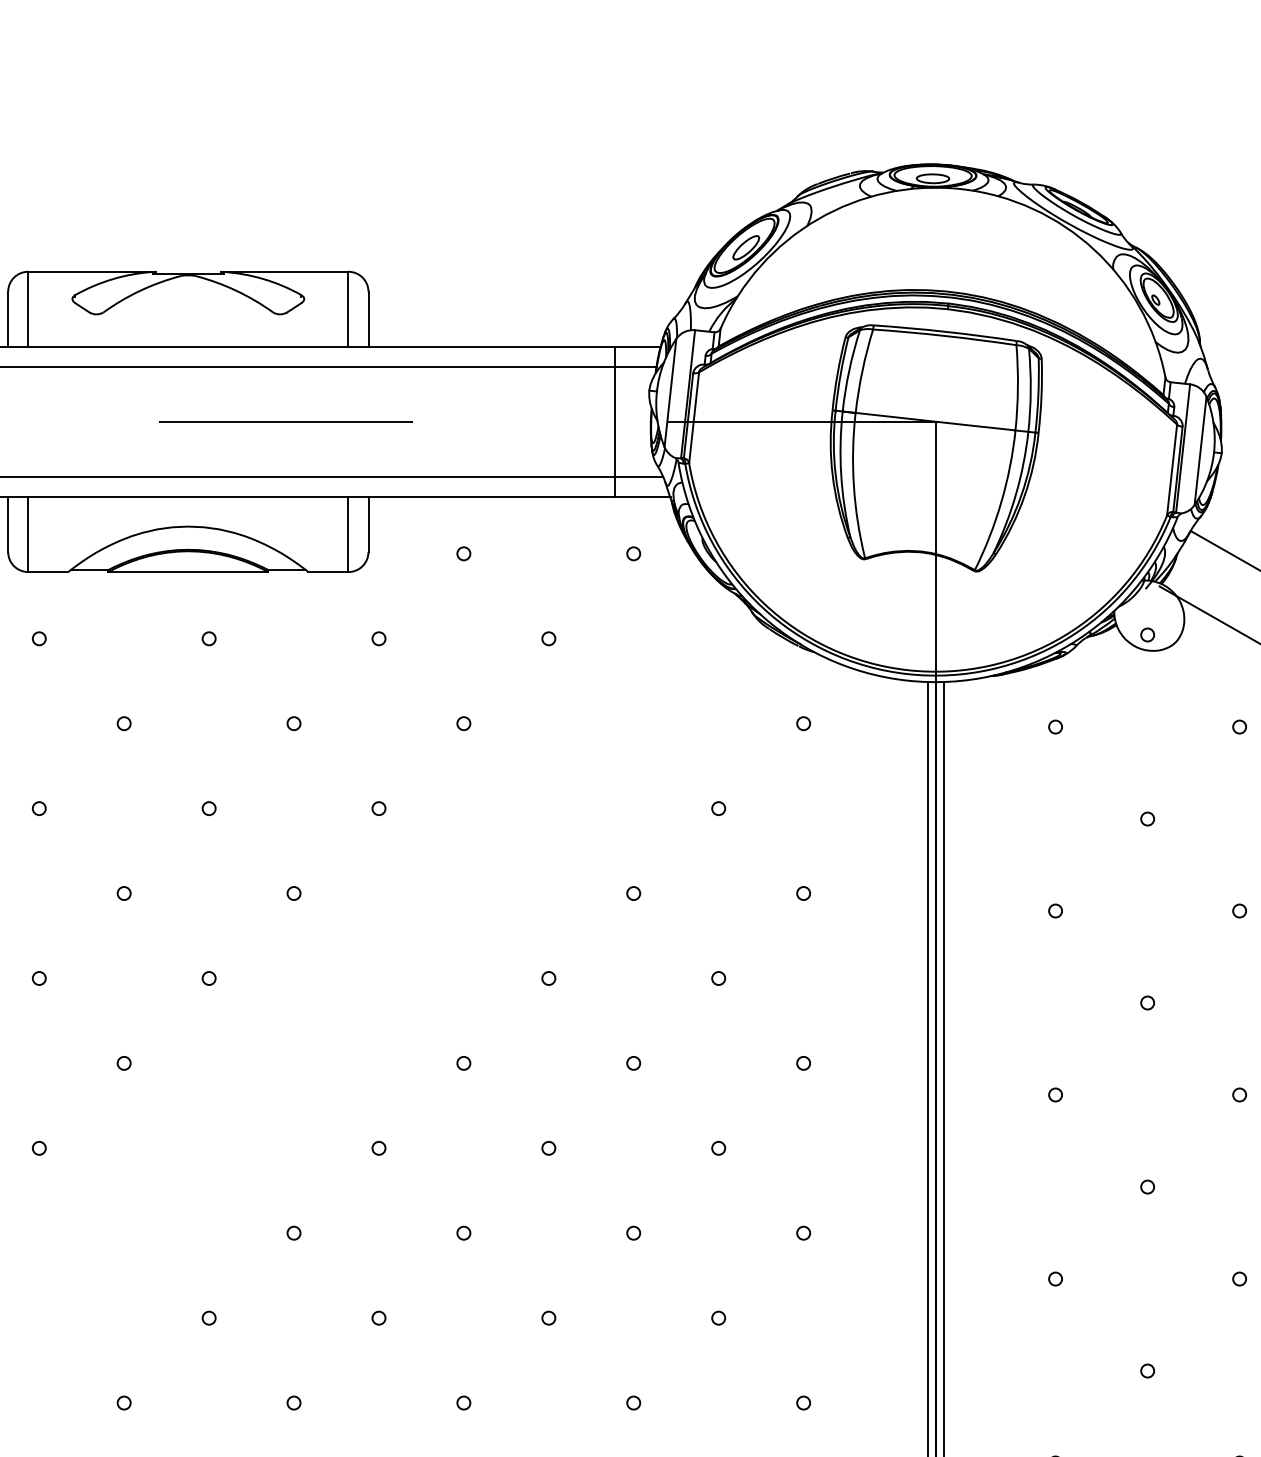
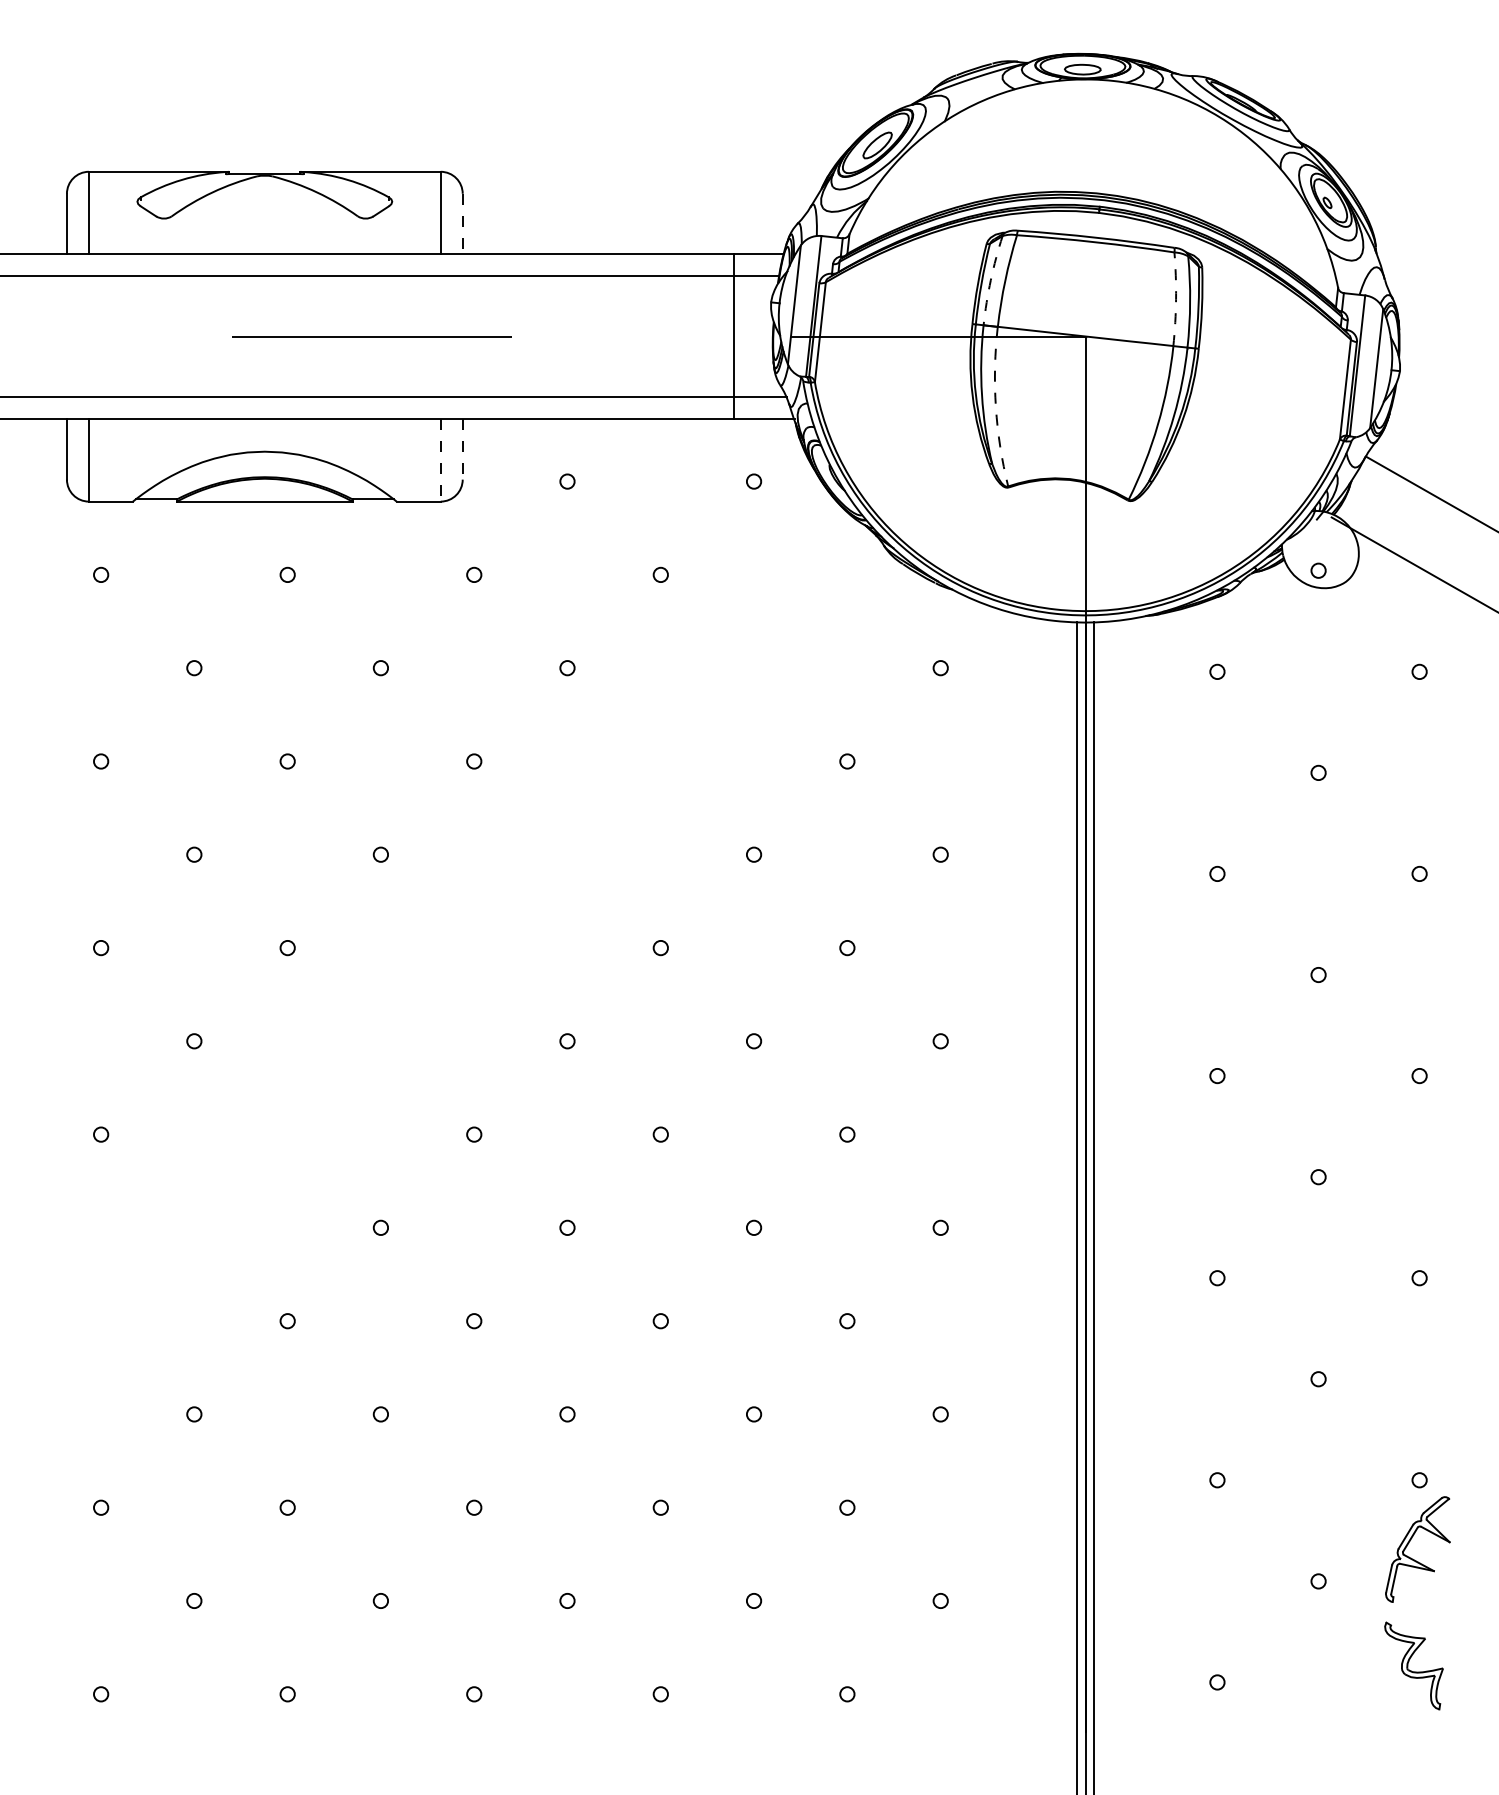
line: (368, 319) -> (462, 224), solid -> dashed
arc: (848, 370) -> (990, 280), solid -> dashed
arc: (1018, 388) -> (1176, 299), solid -> dashed
arc: (853, 486) -> (995, 407), solid -> dashed
line: (368, 524) -> (462, 449), solid -> dashed
line: (348, 534) -> (440, 460), solid -> dashed

